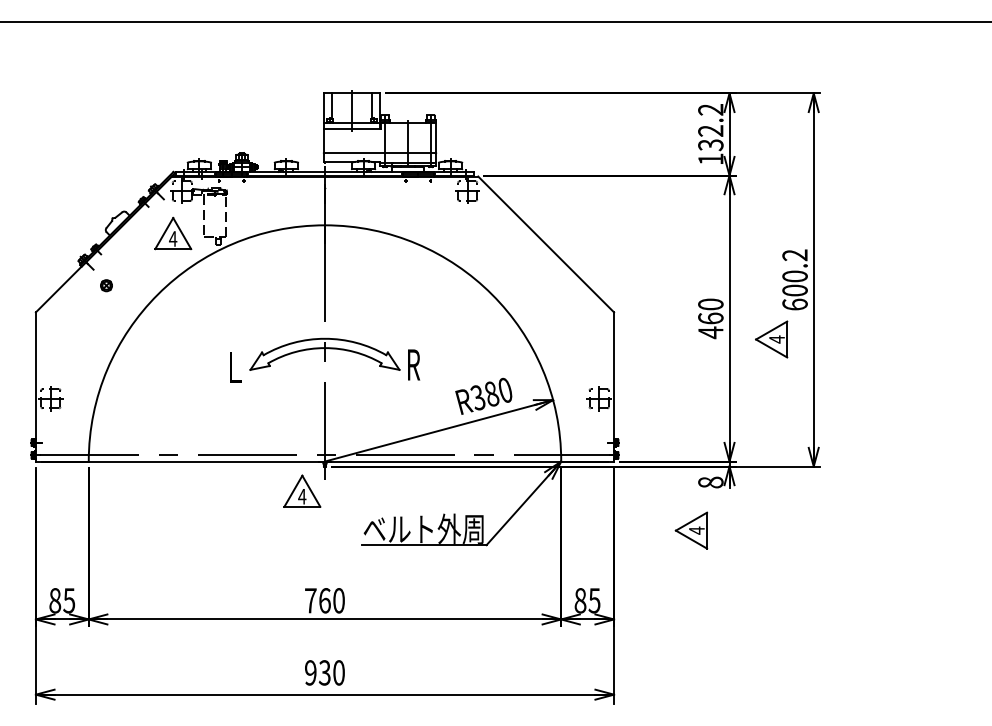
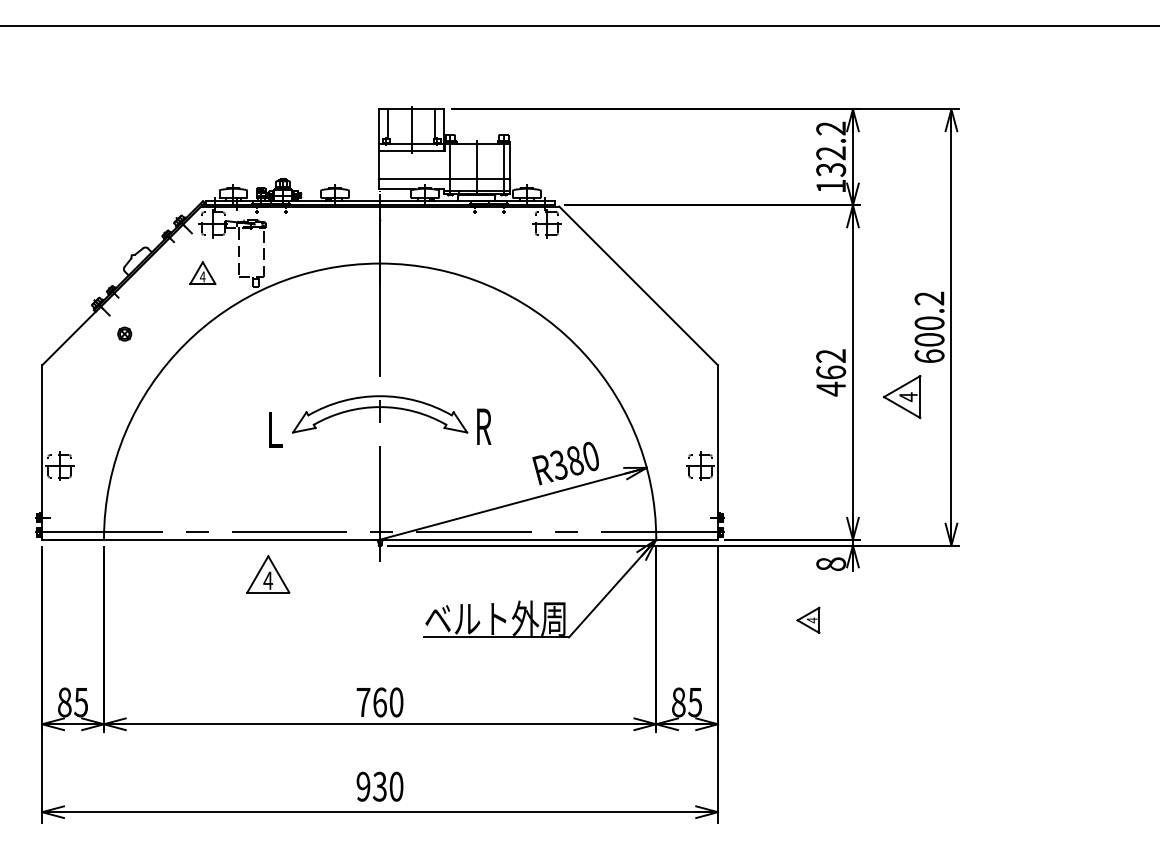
part: (173, 233) -> (203, 273), size x0.6
text: (710, 304) -> (830, 356), 460 -> 462
part: (302, 490) -> (268, 573), moved
part: (691, 530) -> (808, 620), size x0.6

